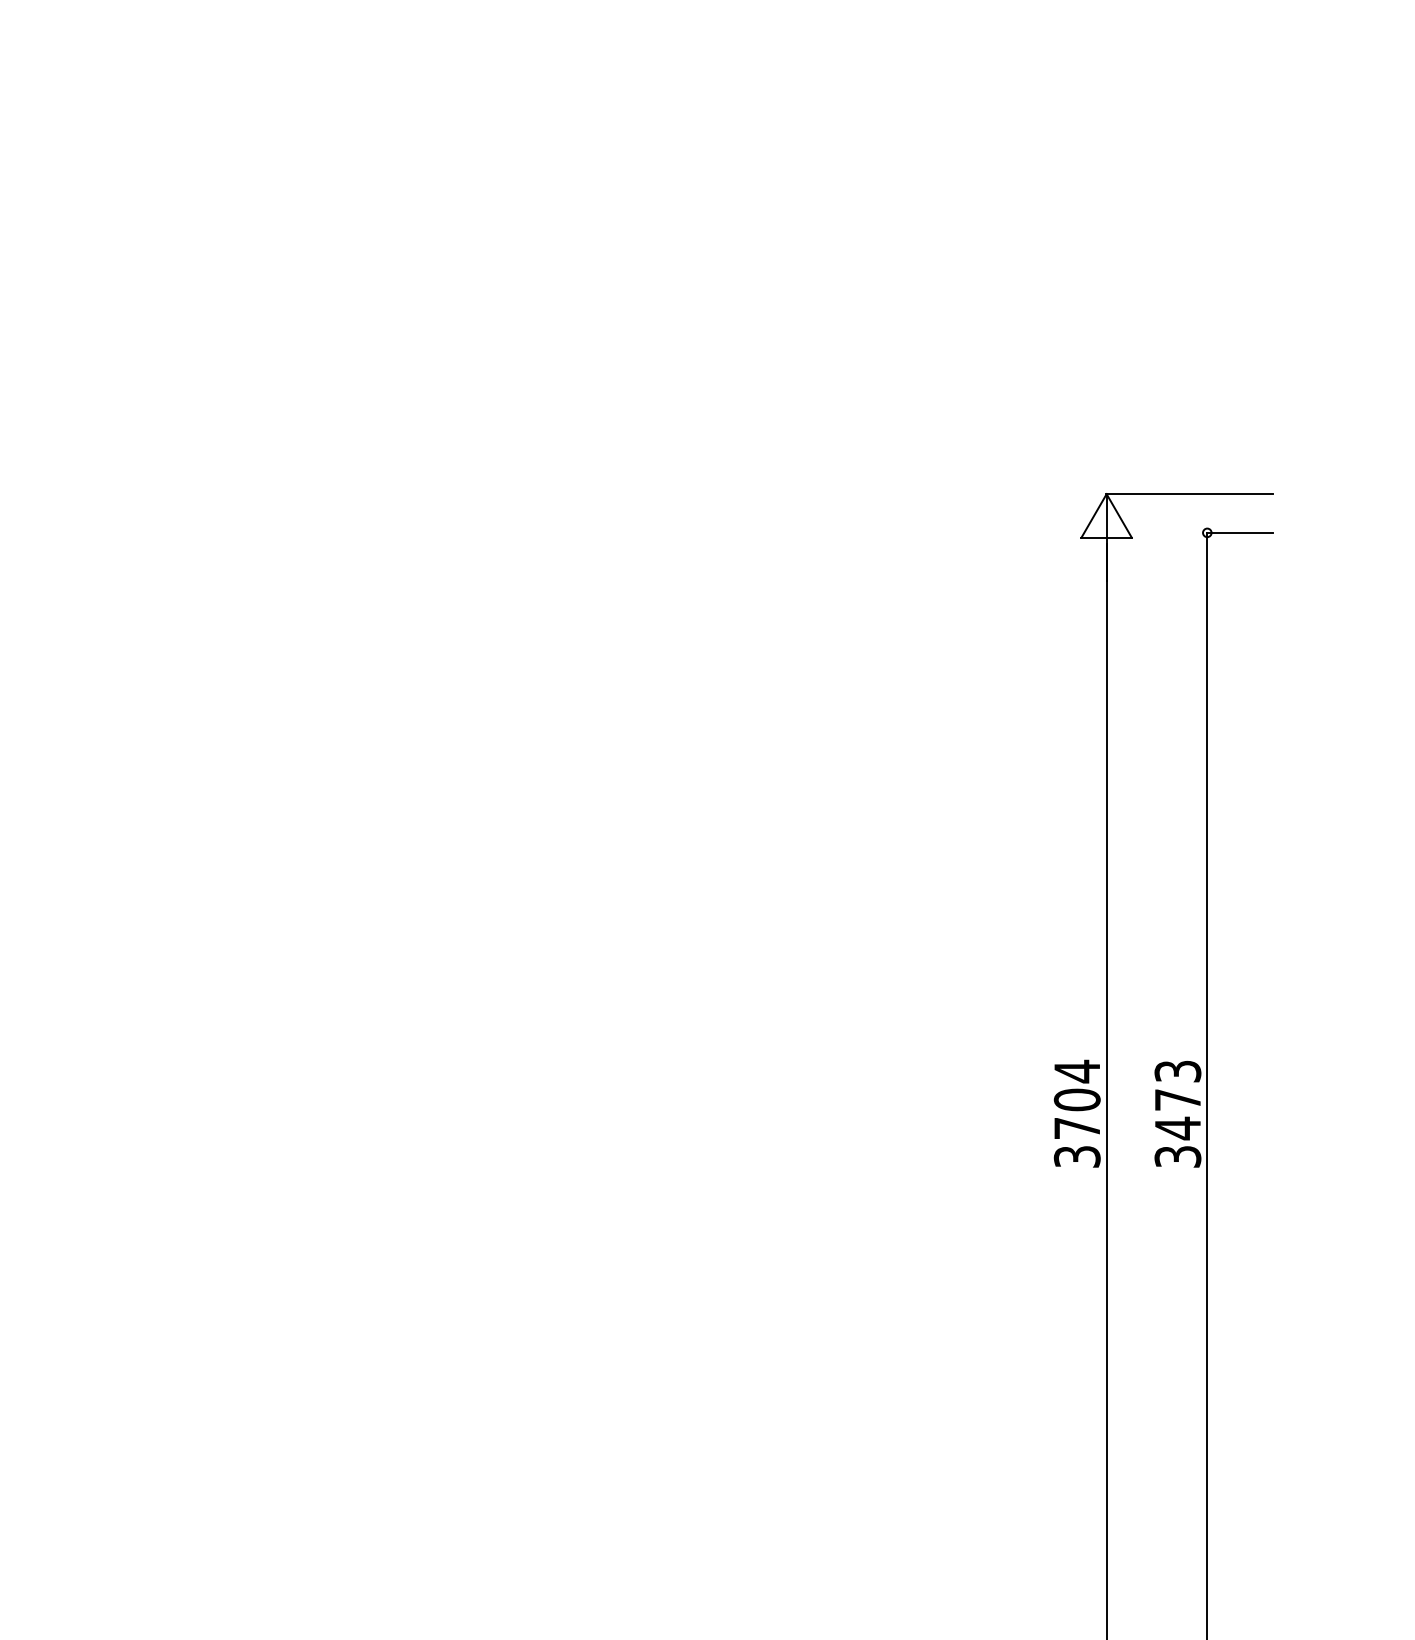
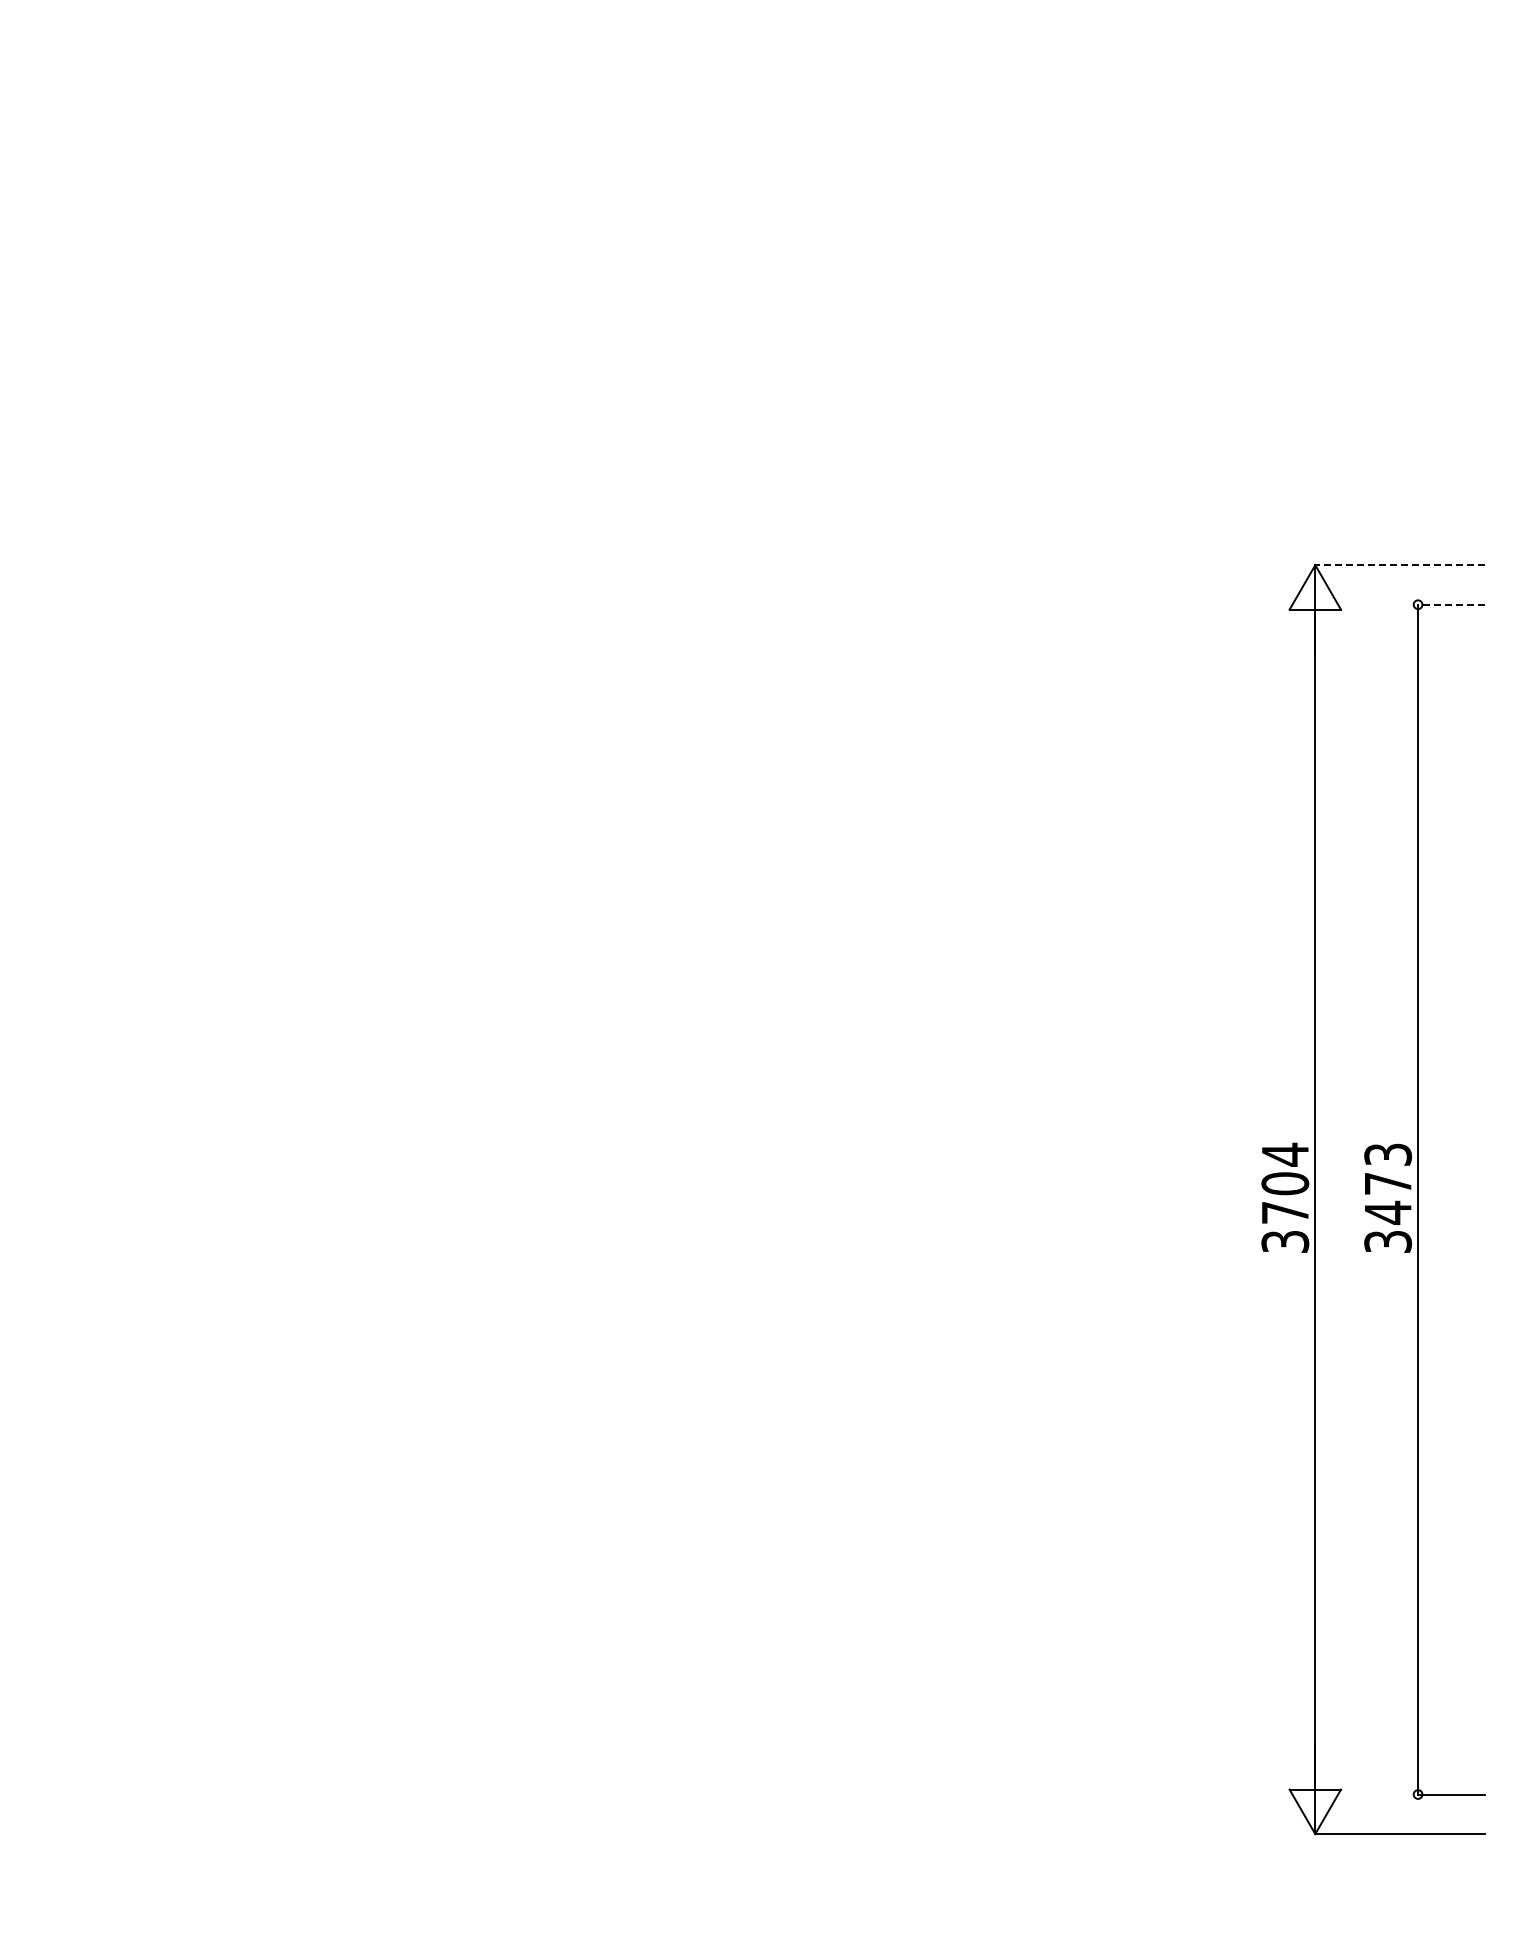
line: (1189, 494) -> (1399, 565), solid -> dashed
line: (1240, 532) -> (1451, 604), solid -> dashed

